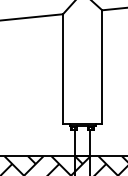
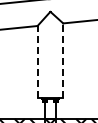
line: (102, 66) -> (63, 60), solid -> dashed
line: (62, 68) -> (37, 61), solid -> dashed

